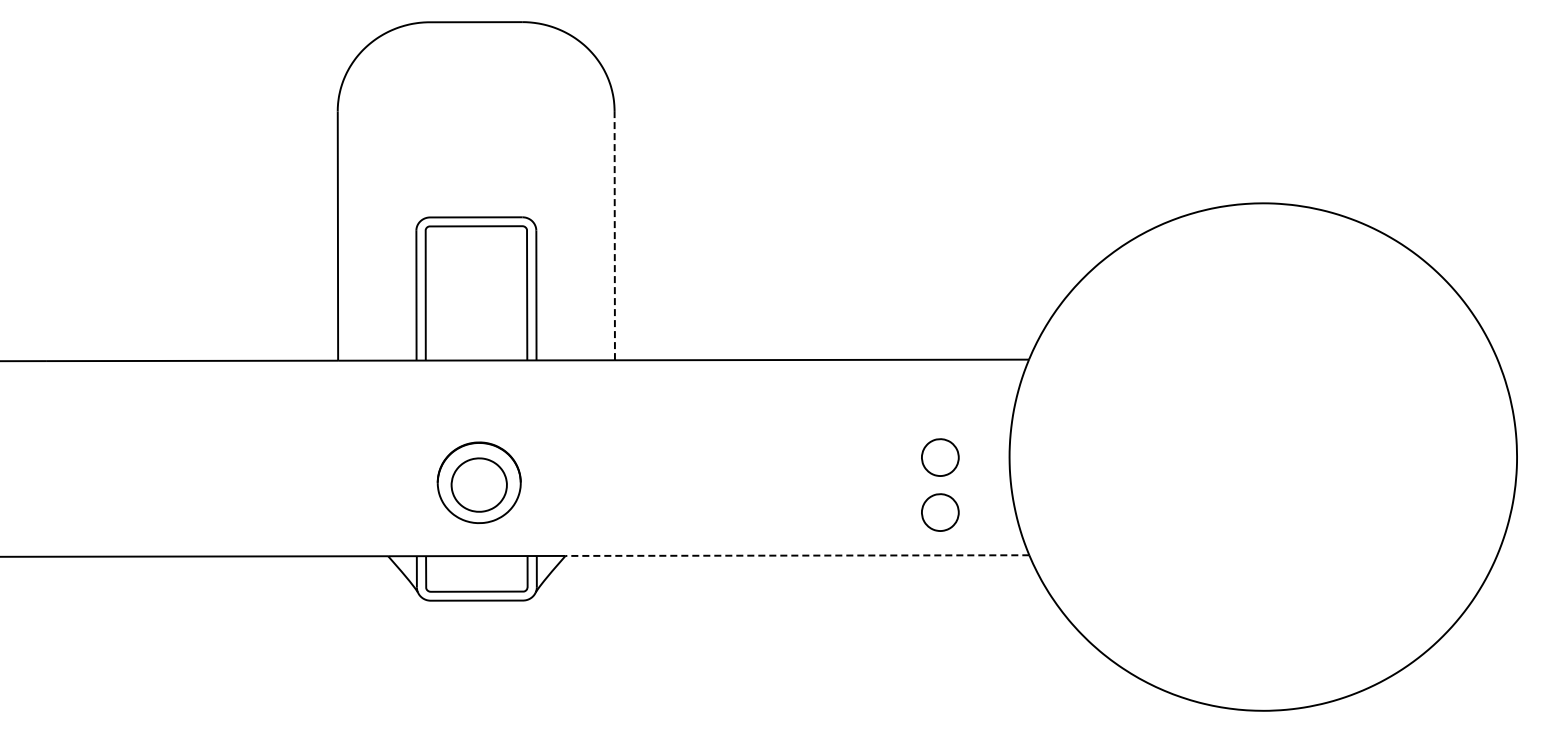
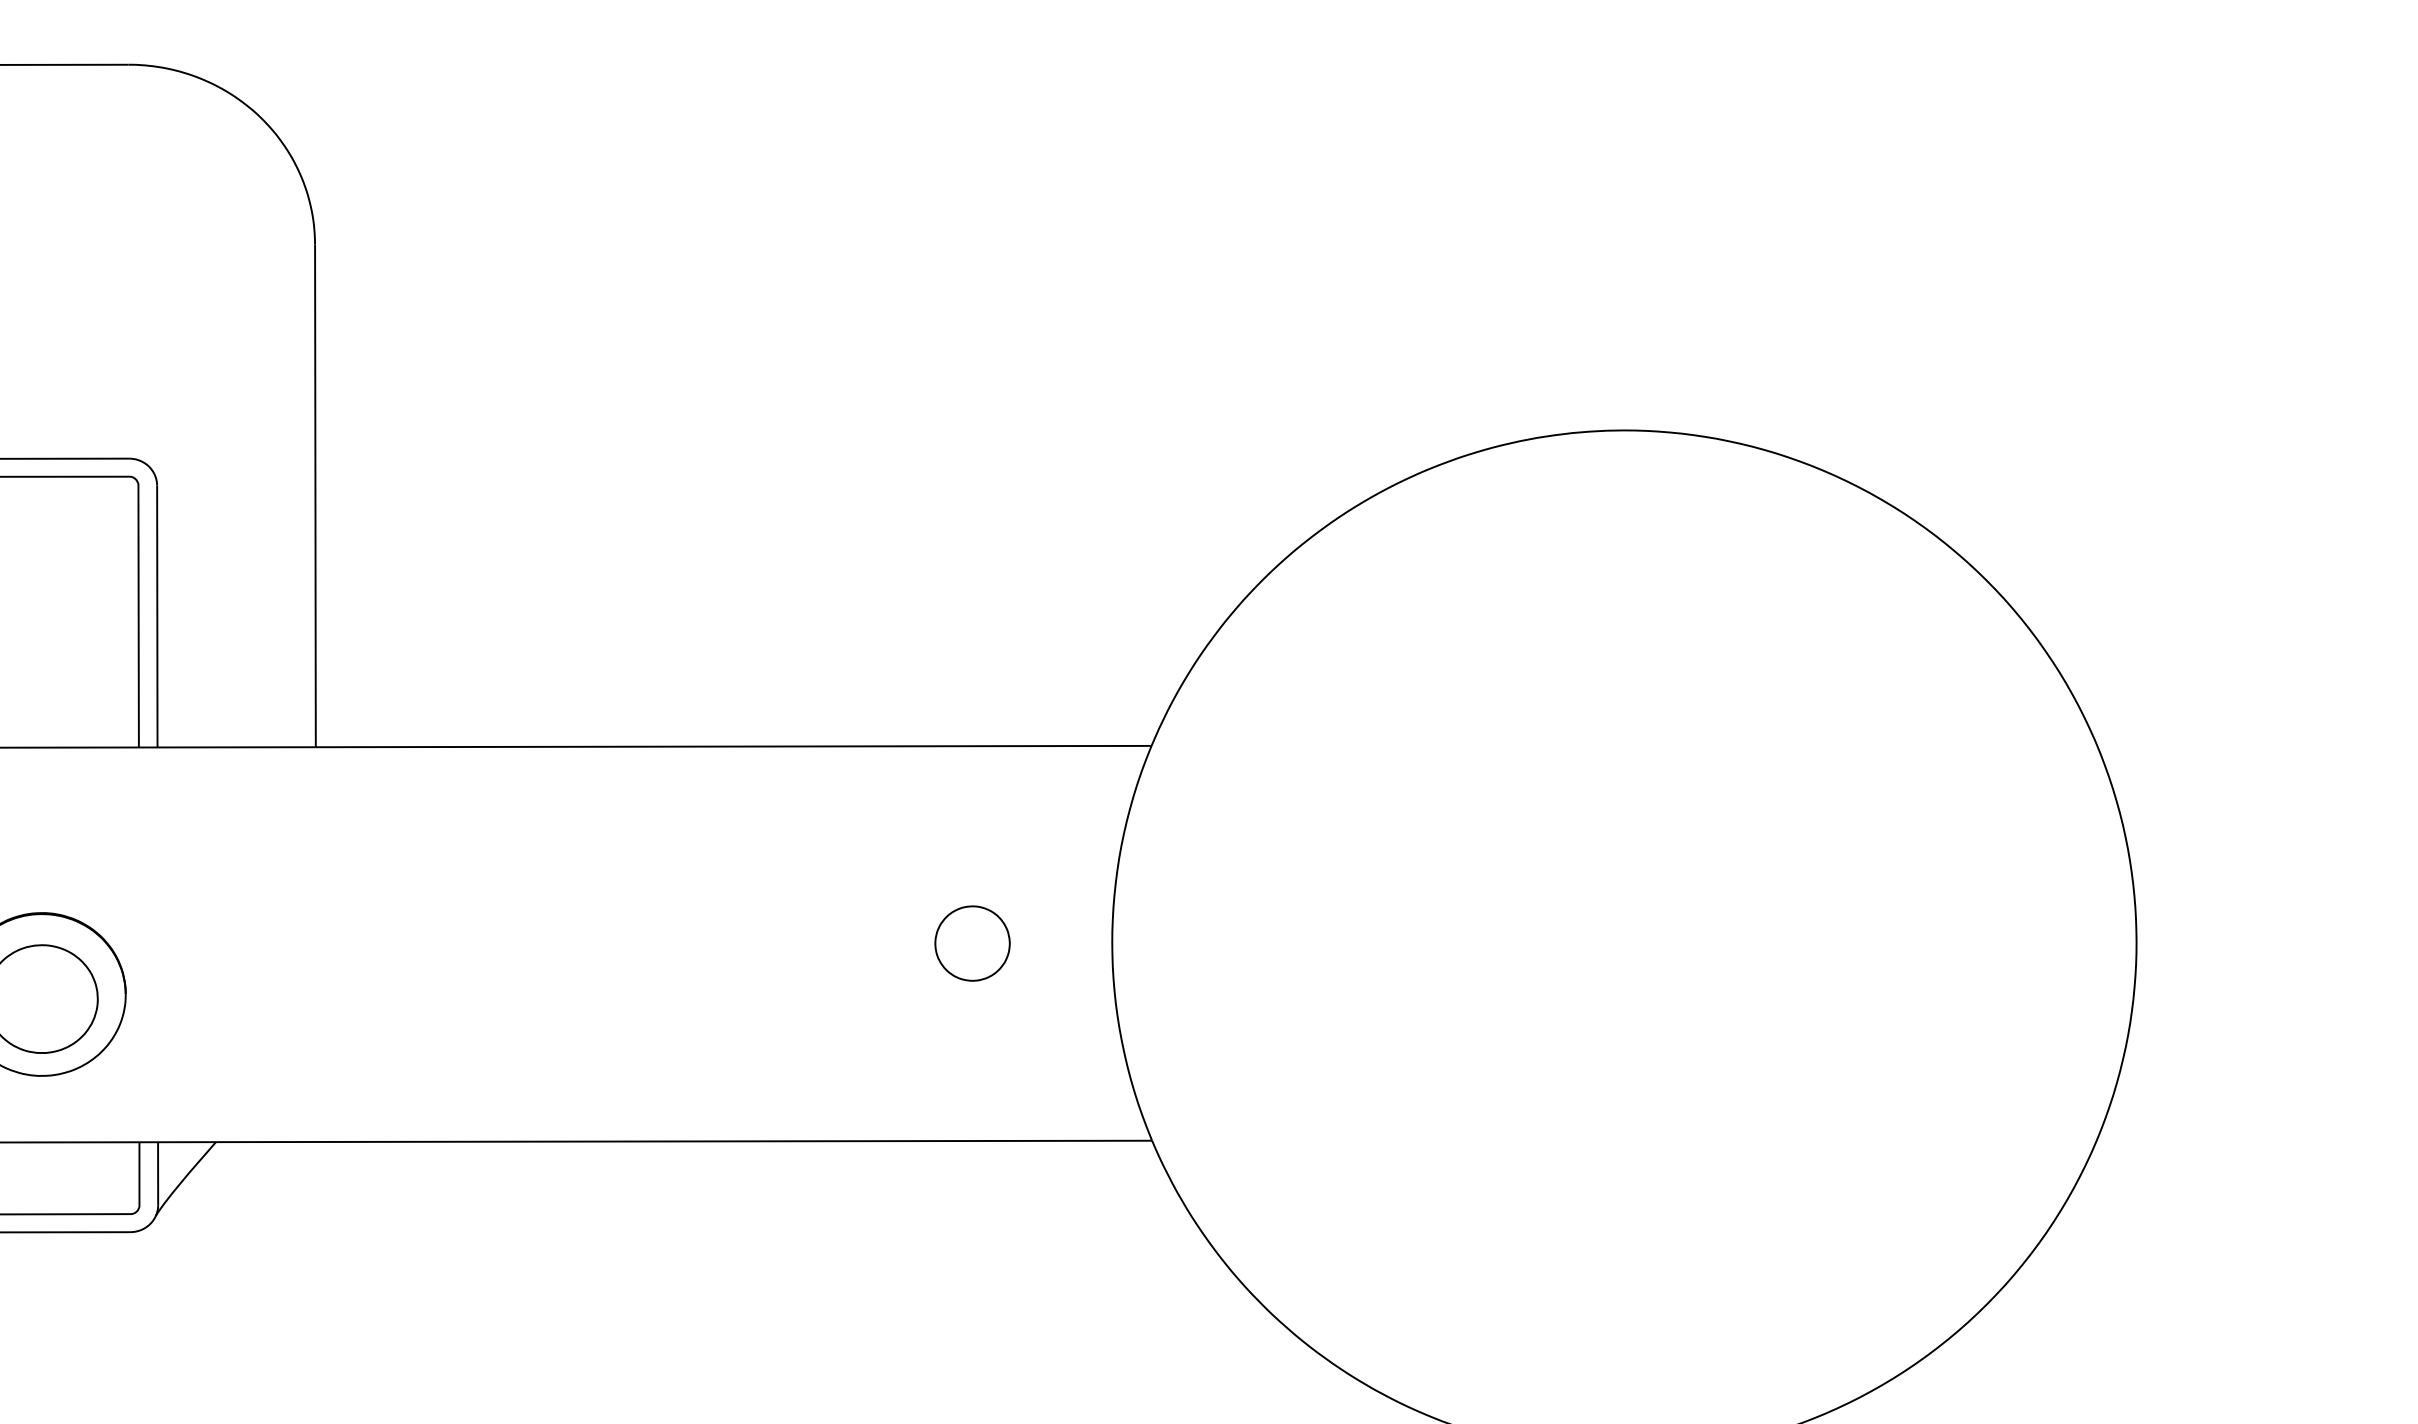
line: (614, 235) -> (314, 495), dashed -> solid
part: (940, 512) -> (972, 1054), removed
line: (797, 555) -> (684, 1141), dashed -> solid

